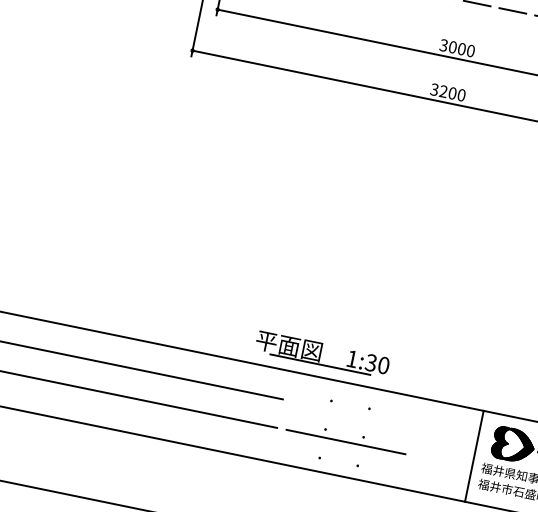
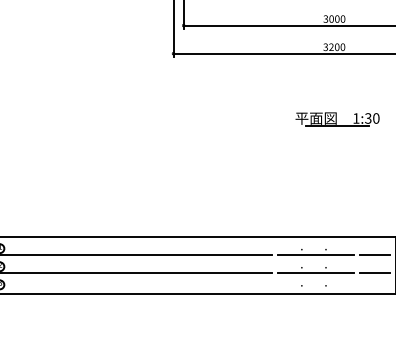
part: (322, 354) -> (337, 119), moved
line: (351, 413) -> (315, 254), added
line: (444, 432) -> (374, 254), added
line: (438, 460) -> (374, 272), added

